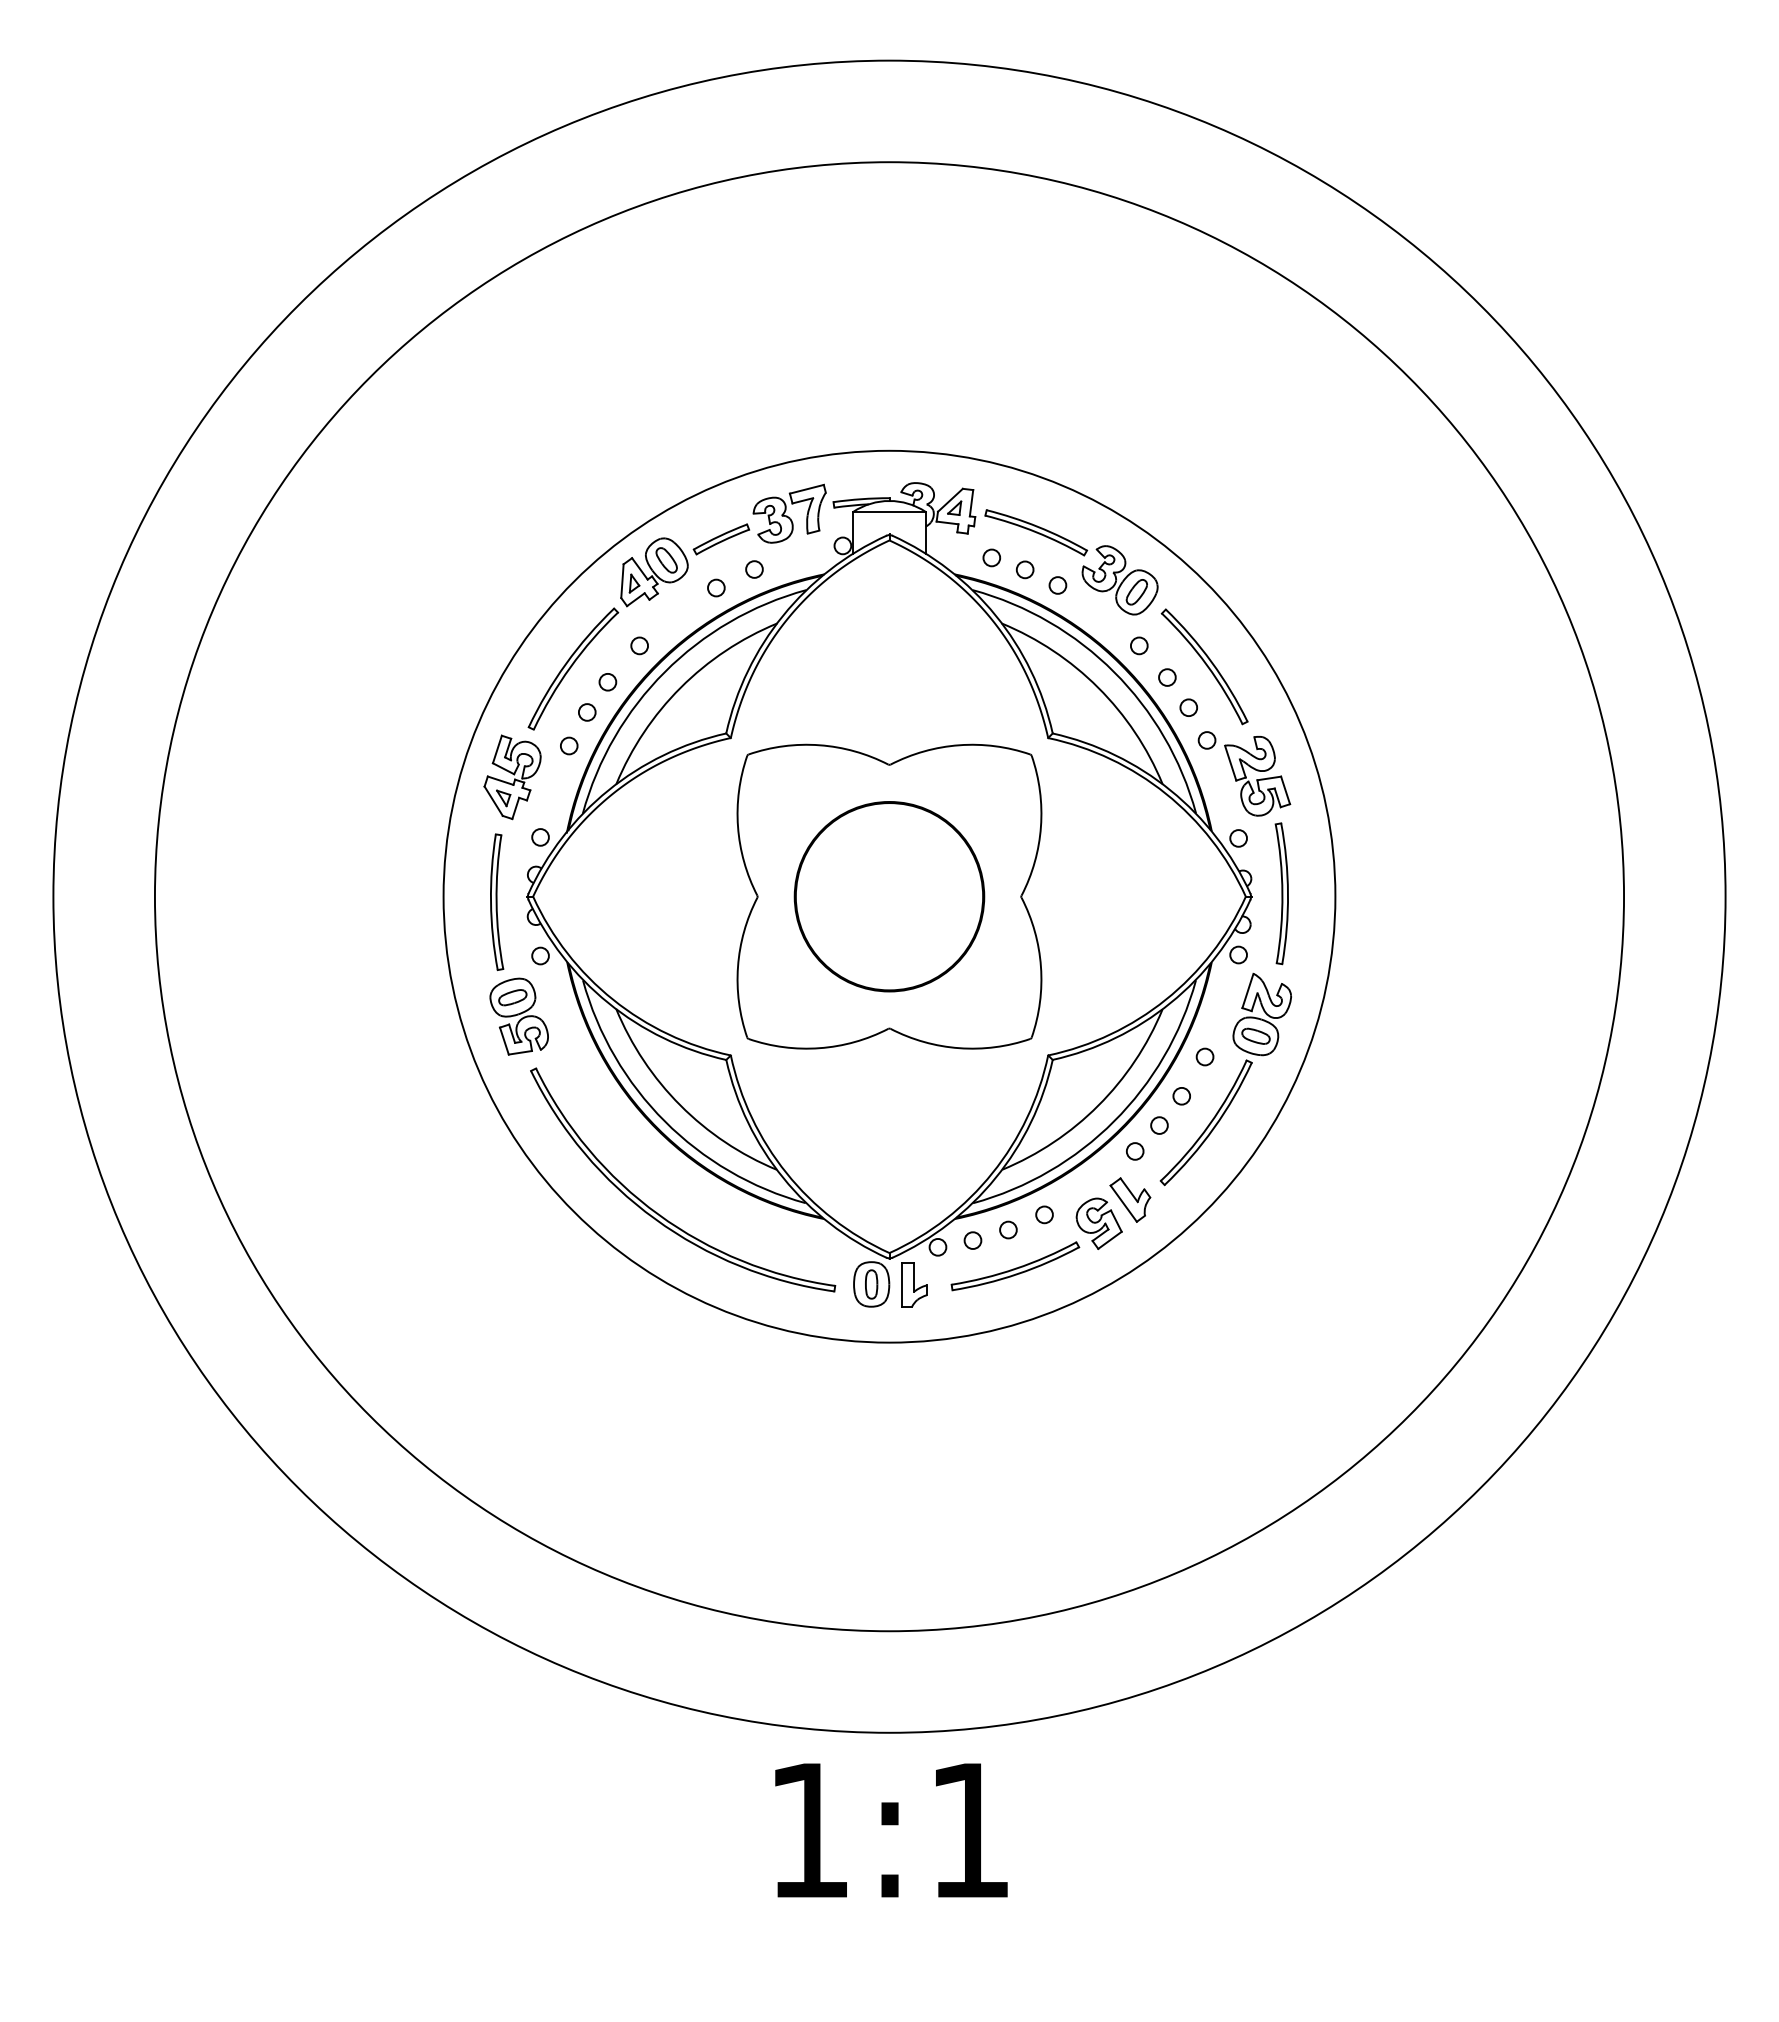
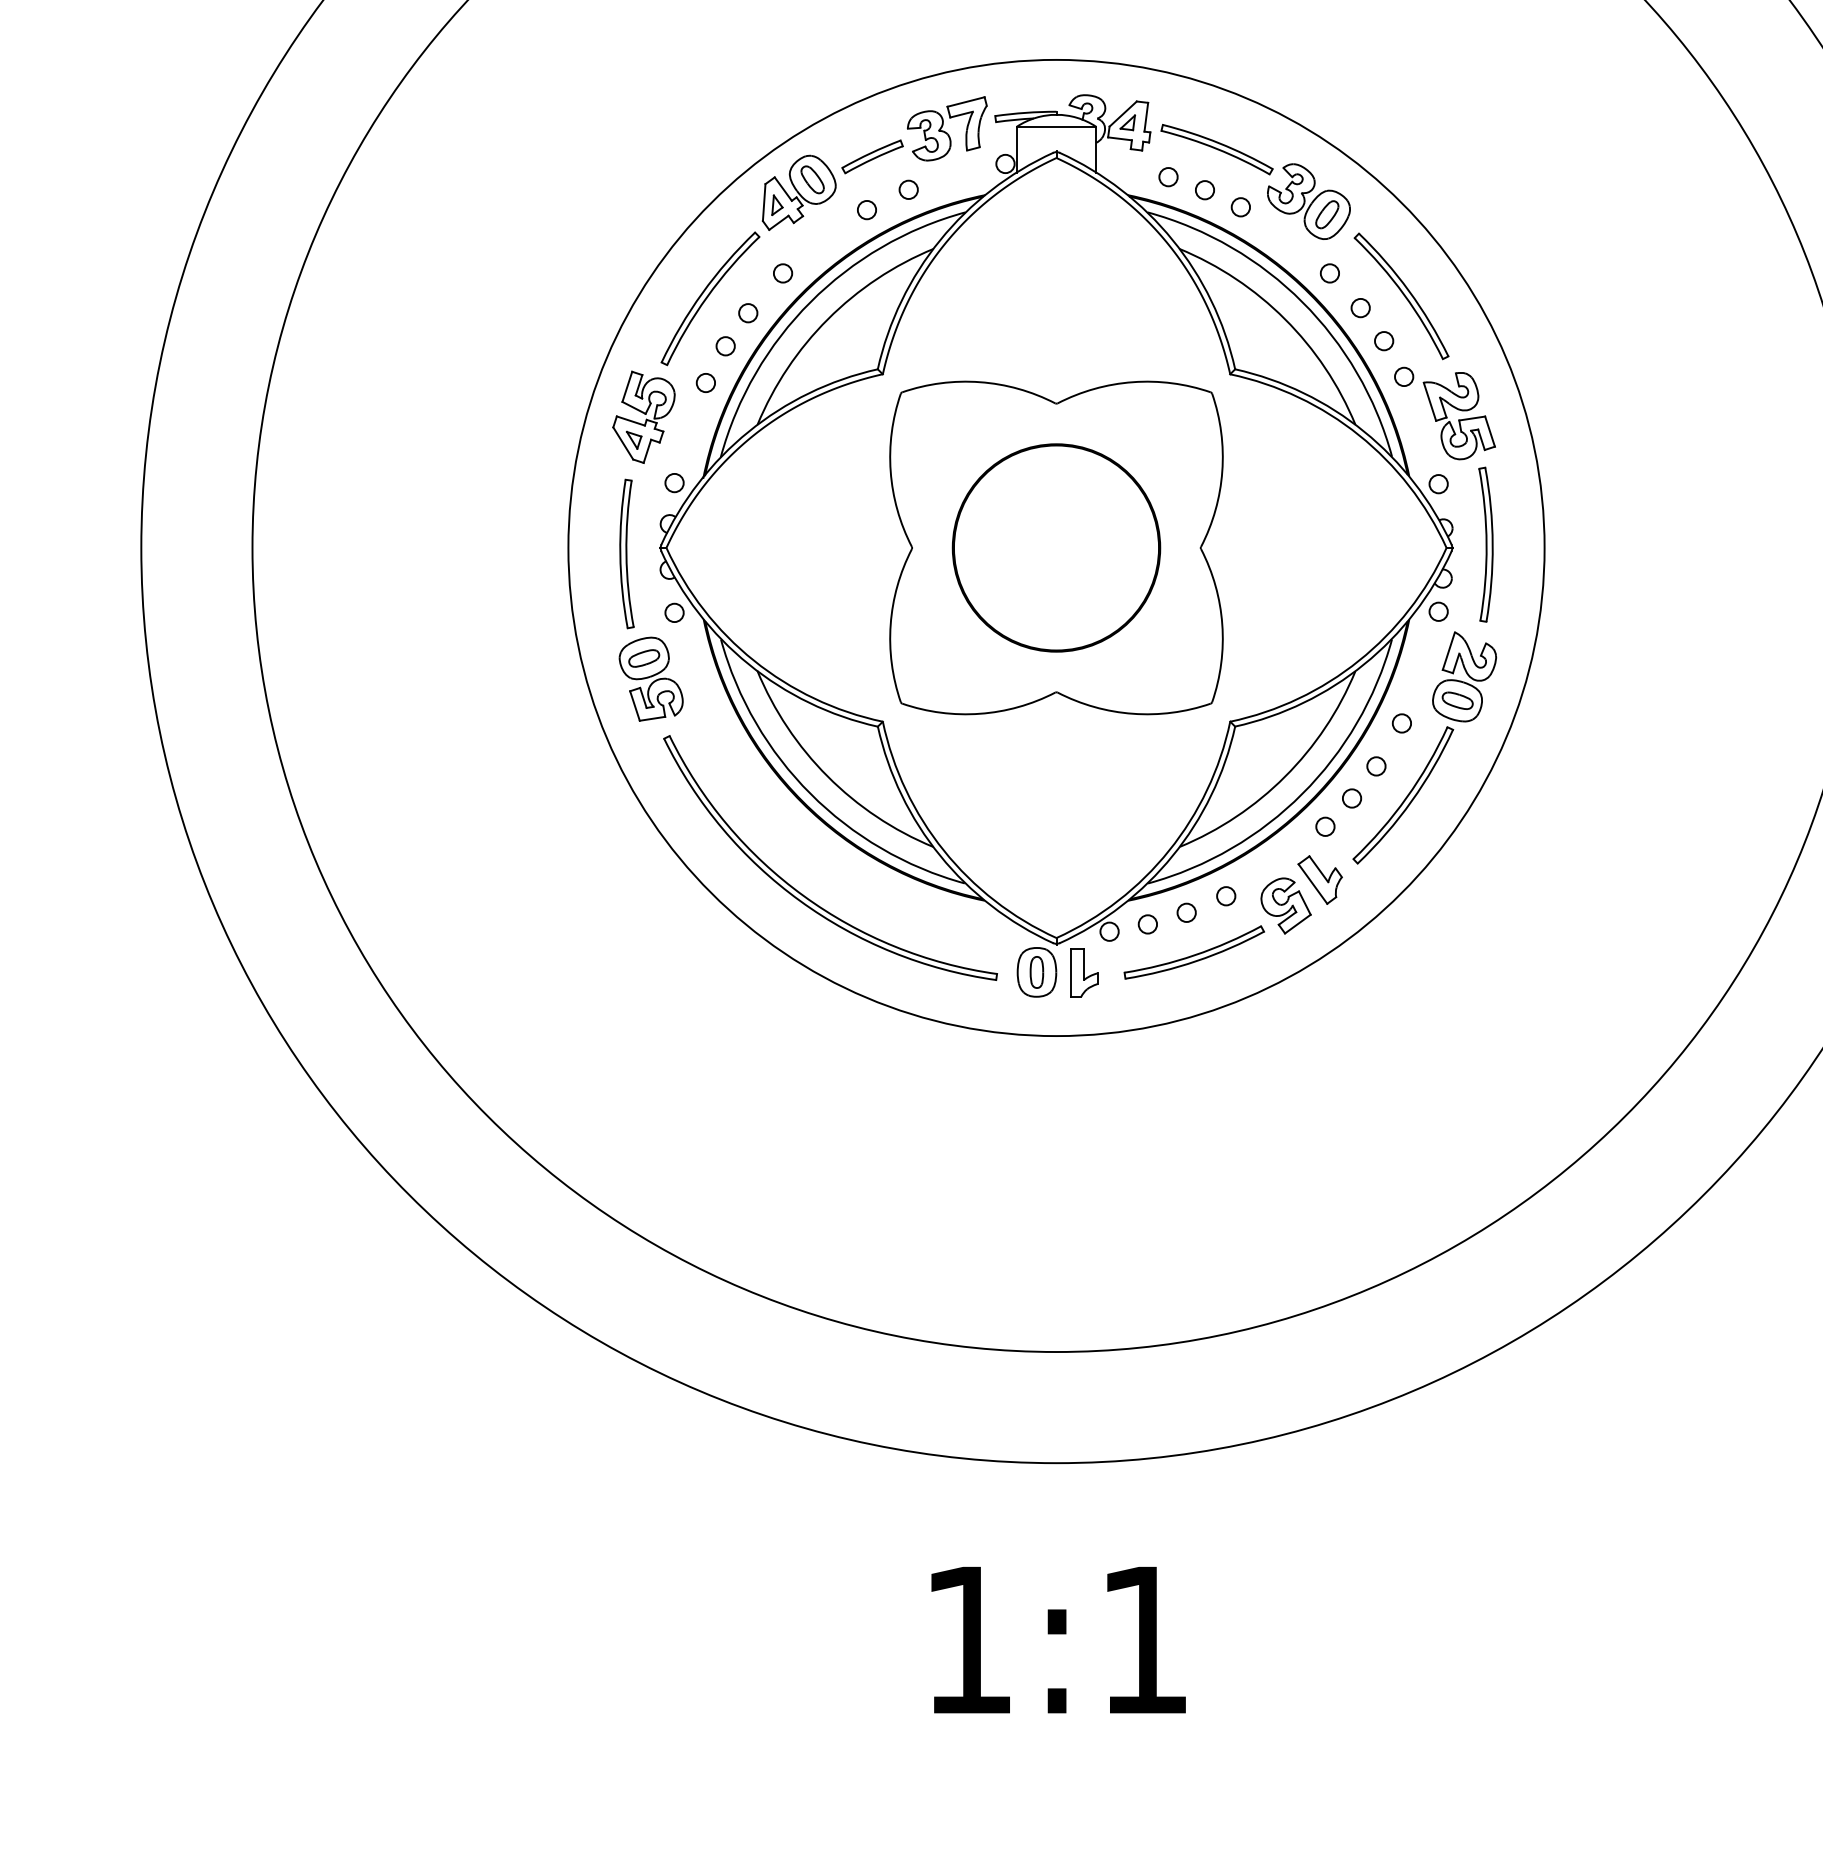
text: (891, 1830) -> (1058, 1640), moved

